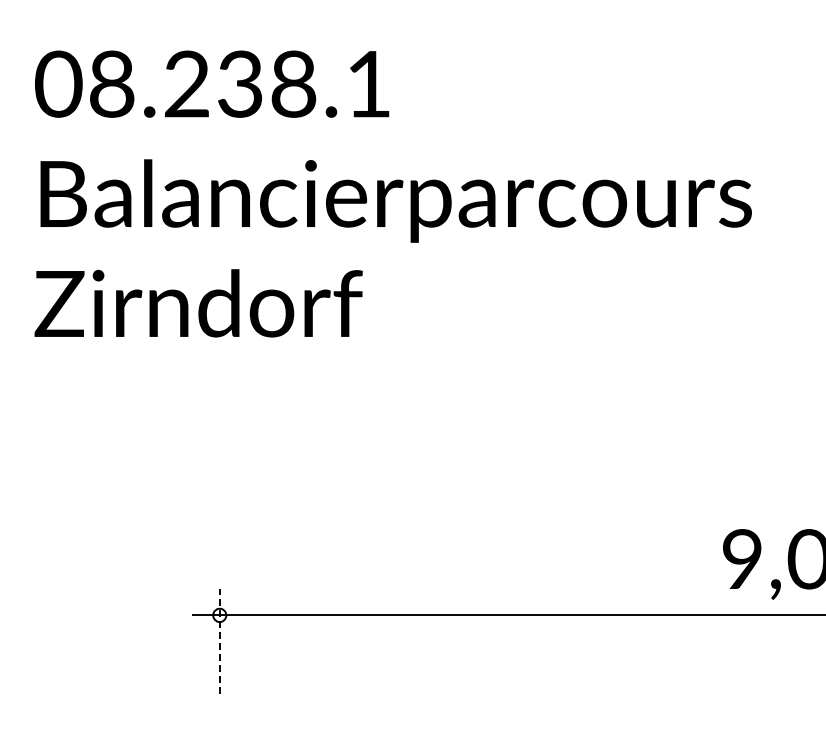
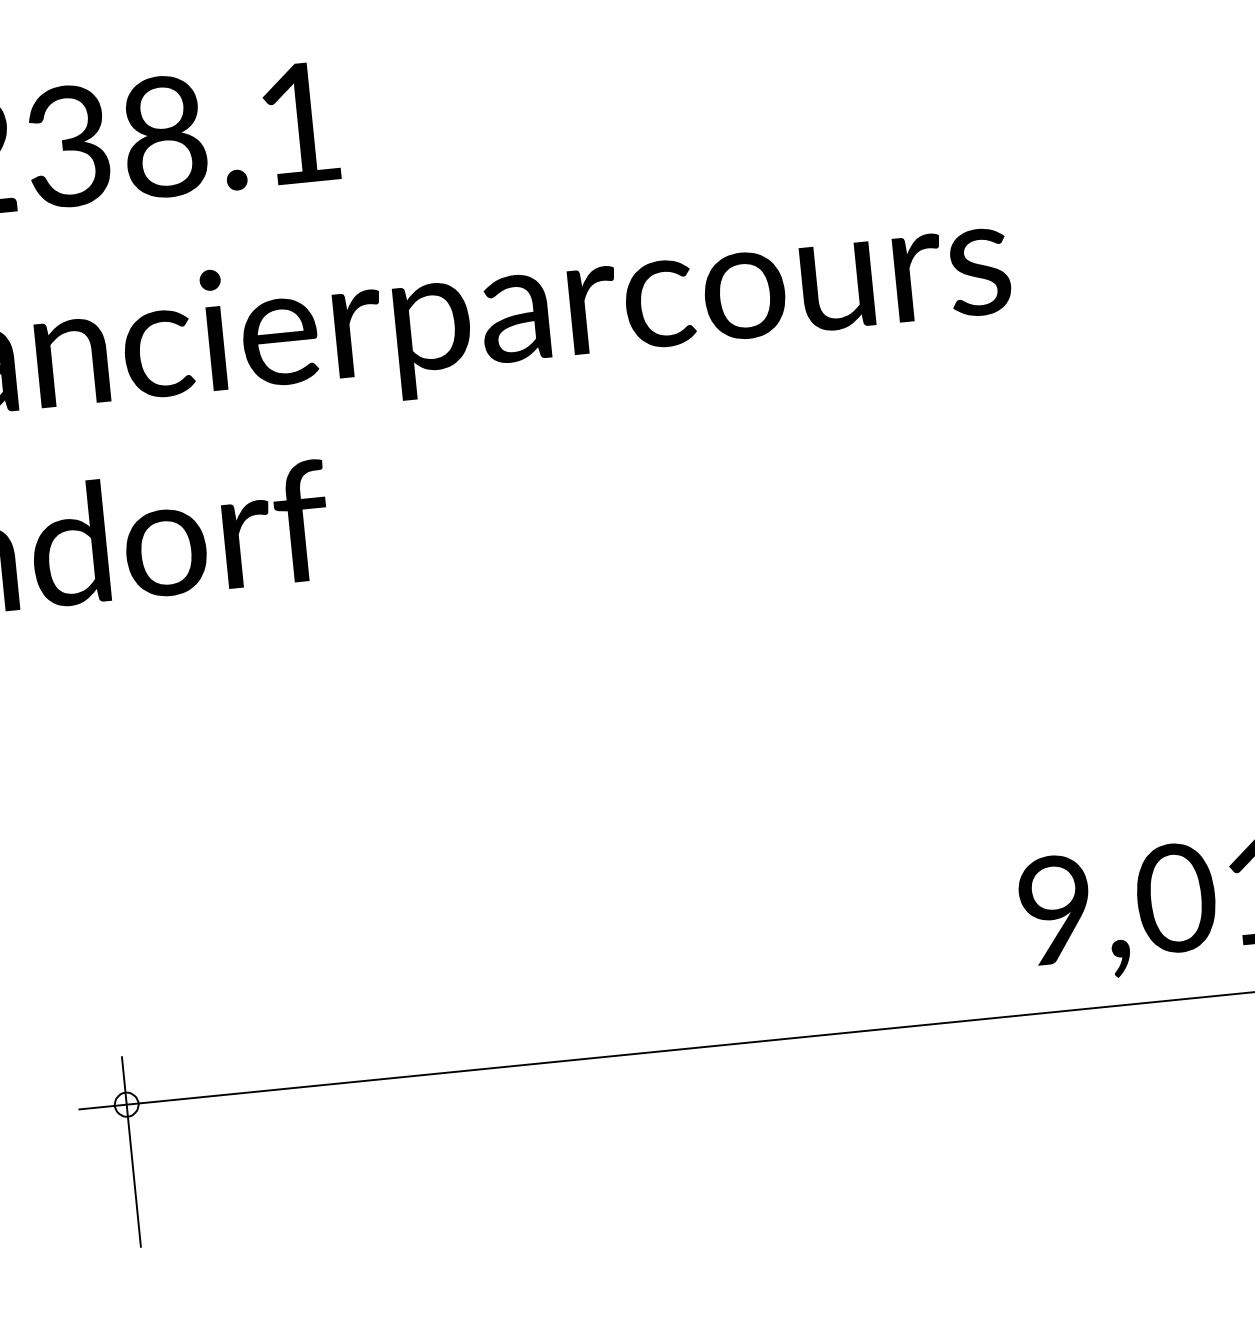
line: (219, 641) -> (130, 1151), dashed -> solid

